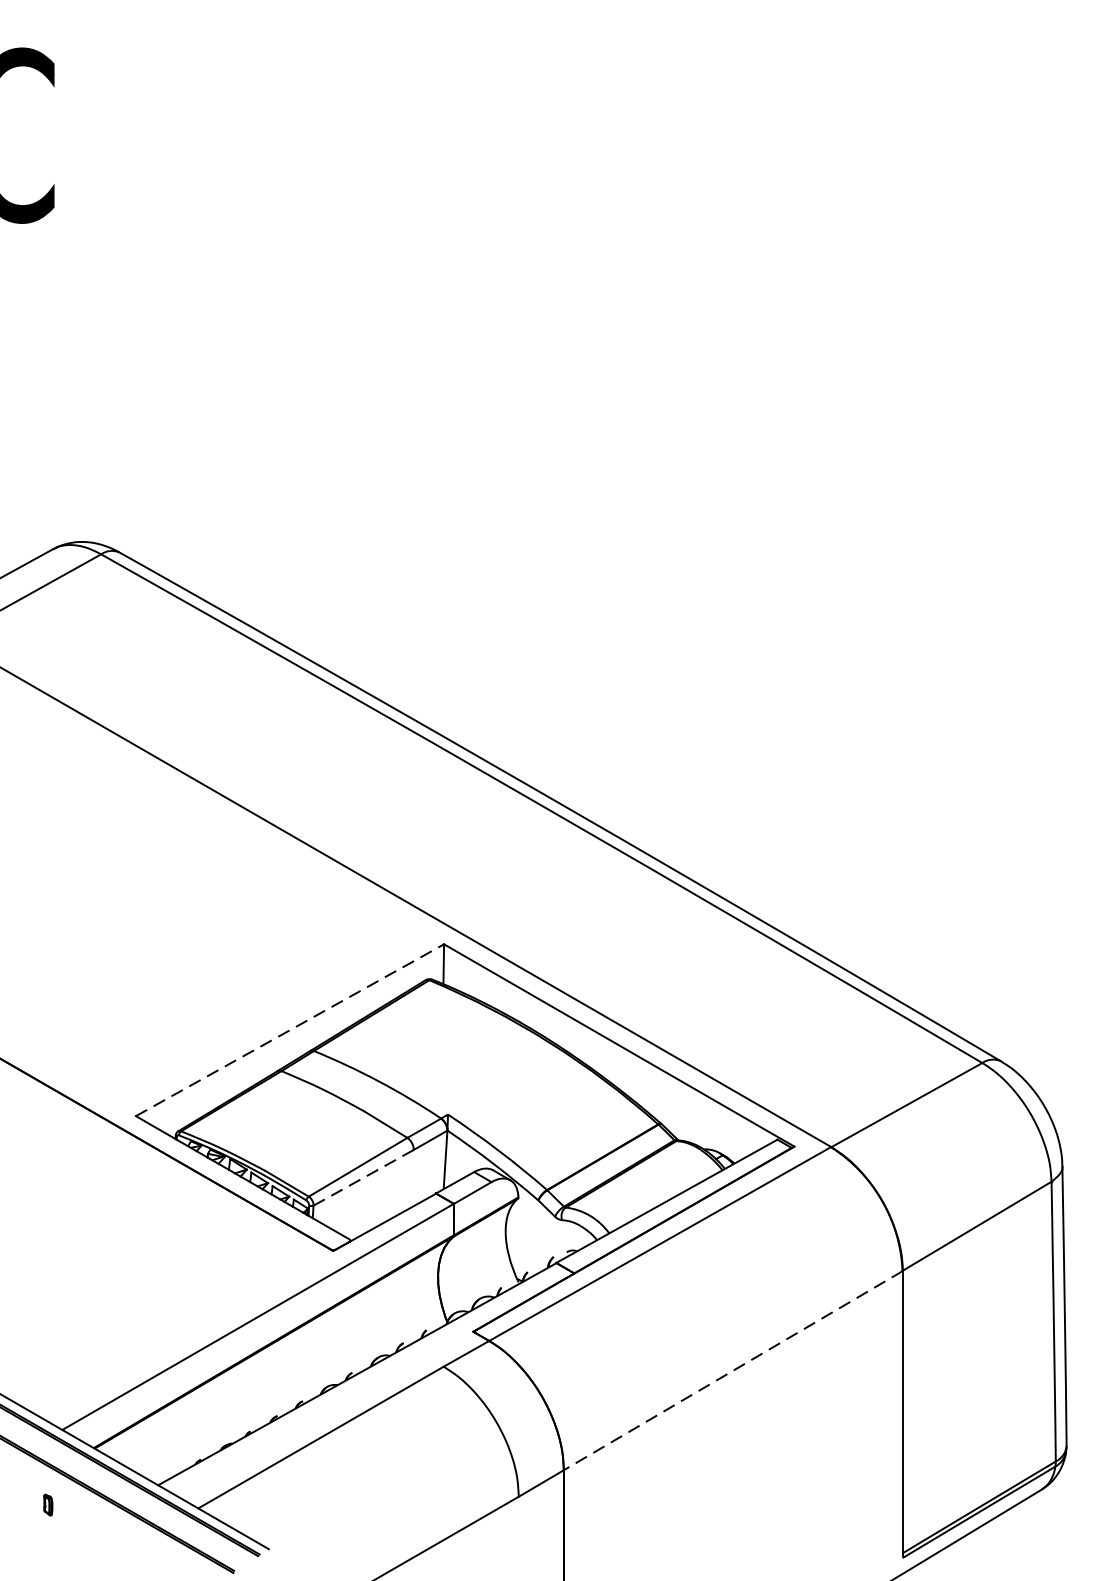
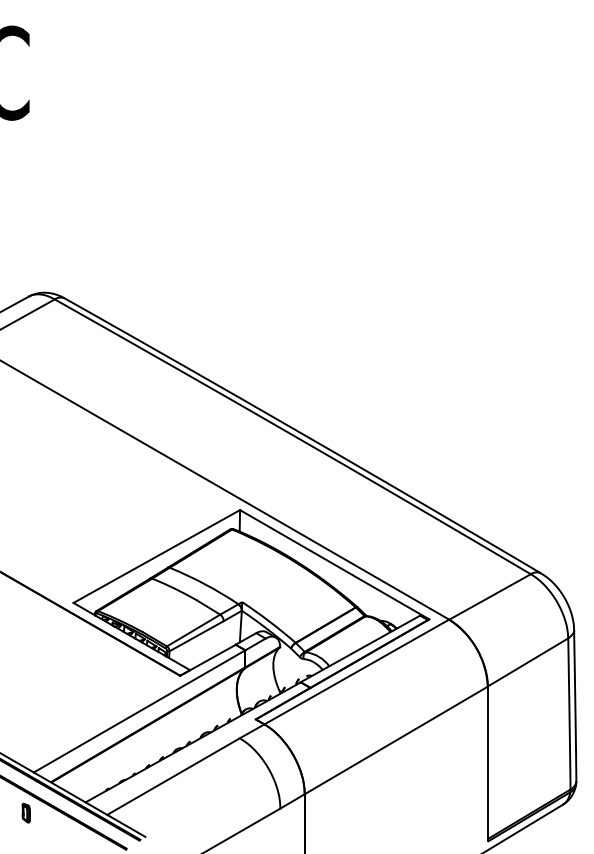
line: (291, 1030) -> (157, 556), dashed -> solid
line: (363, 1178) -> (196, 636), dashed -> solid
line: (731, 1370) -> (395, 740), dashed -> solid
part: (46, 1504) -> (25, 812), size x1.67

